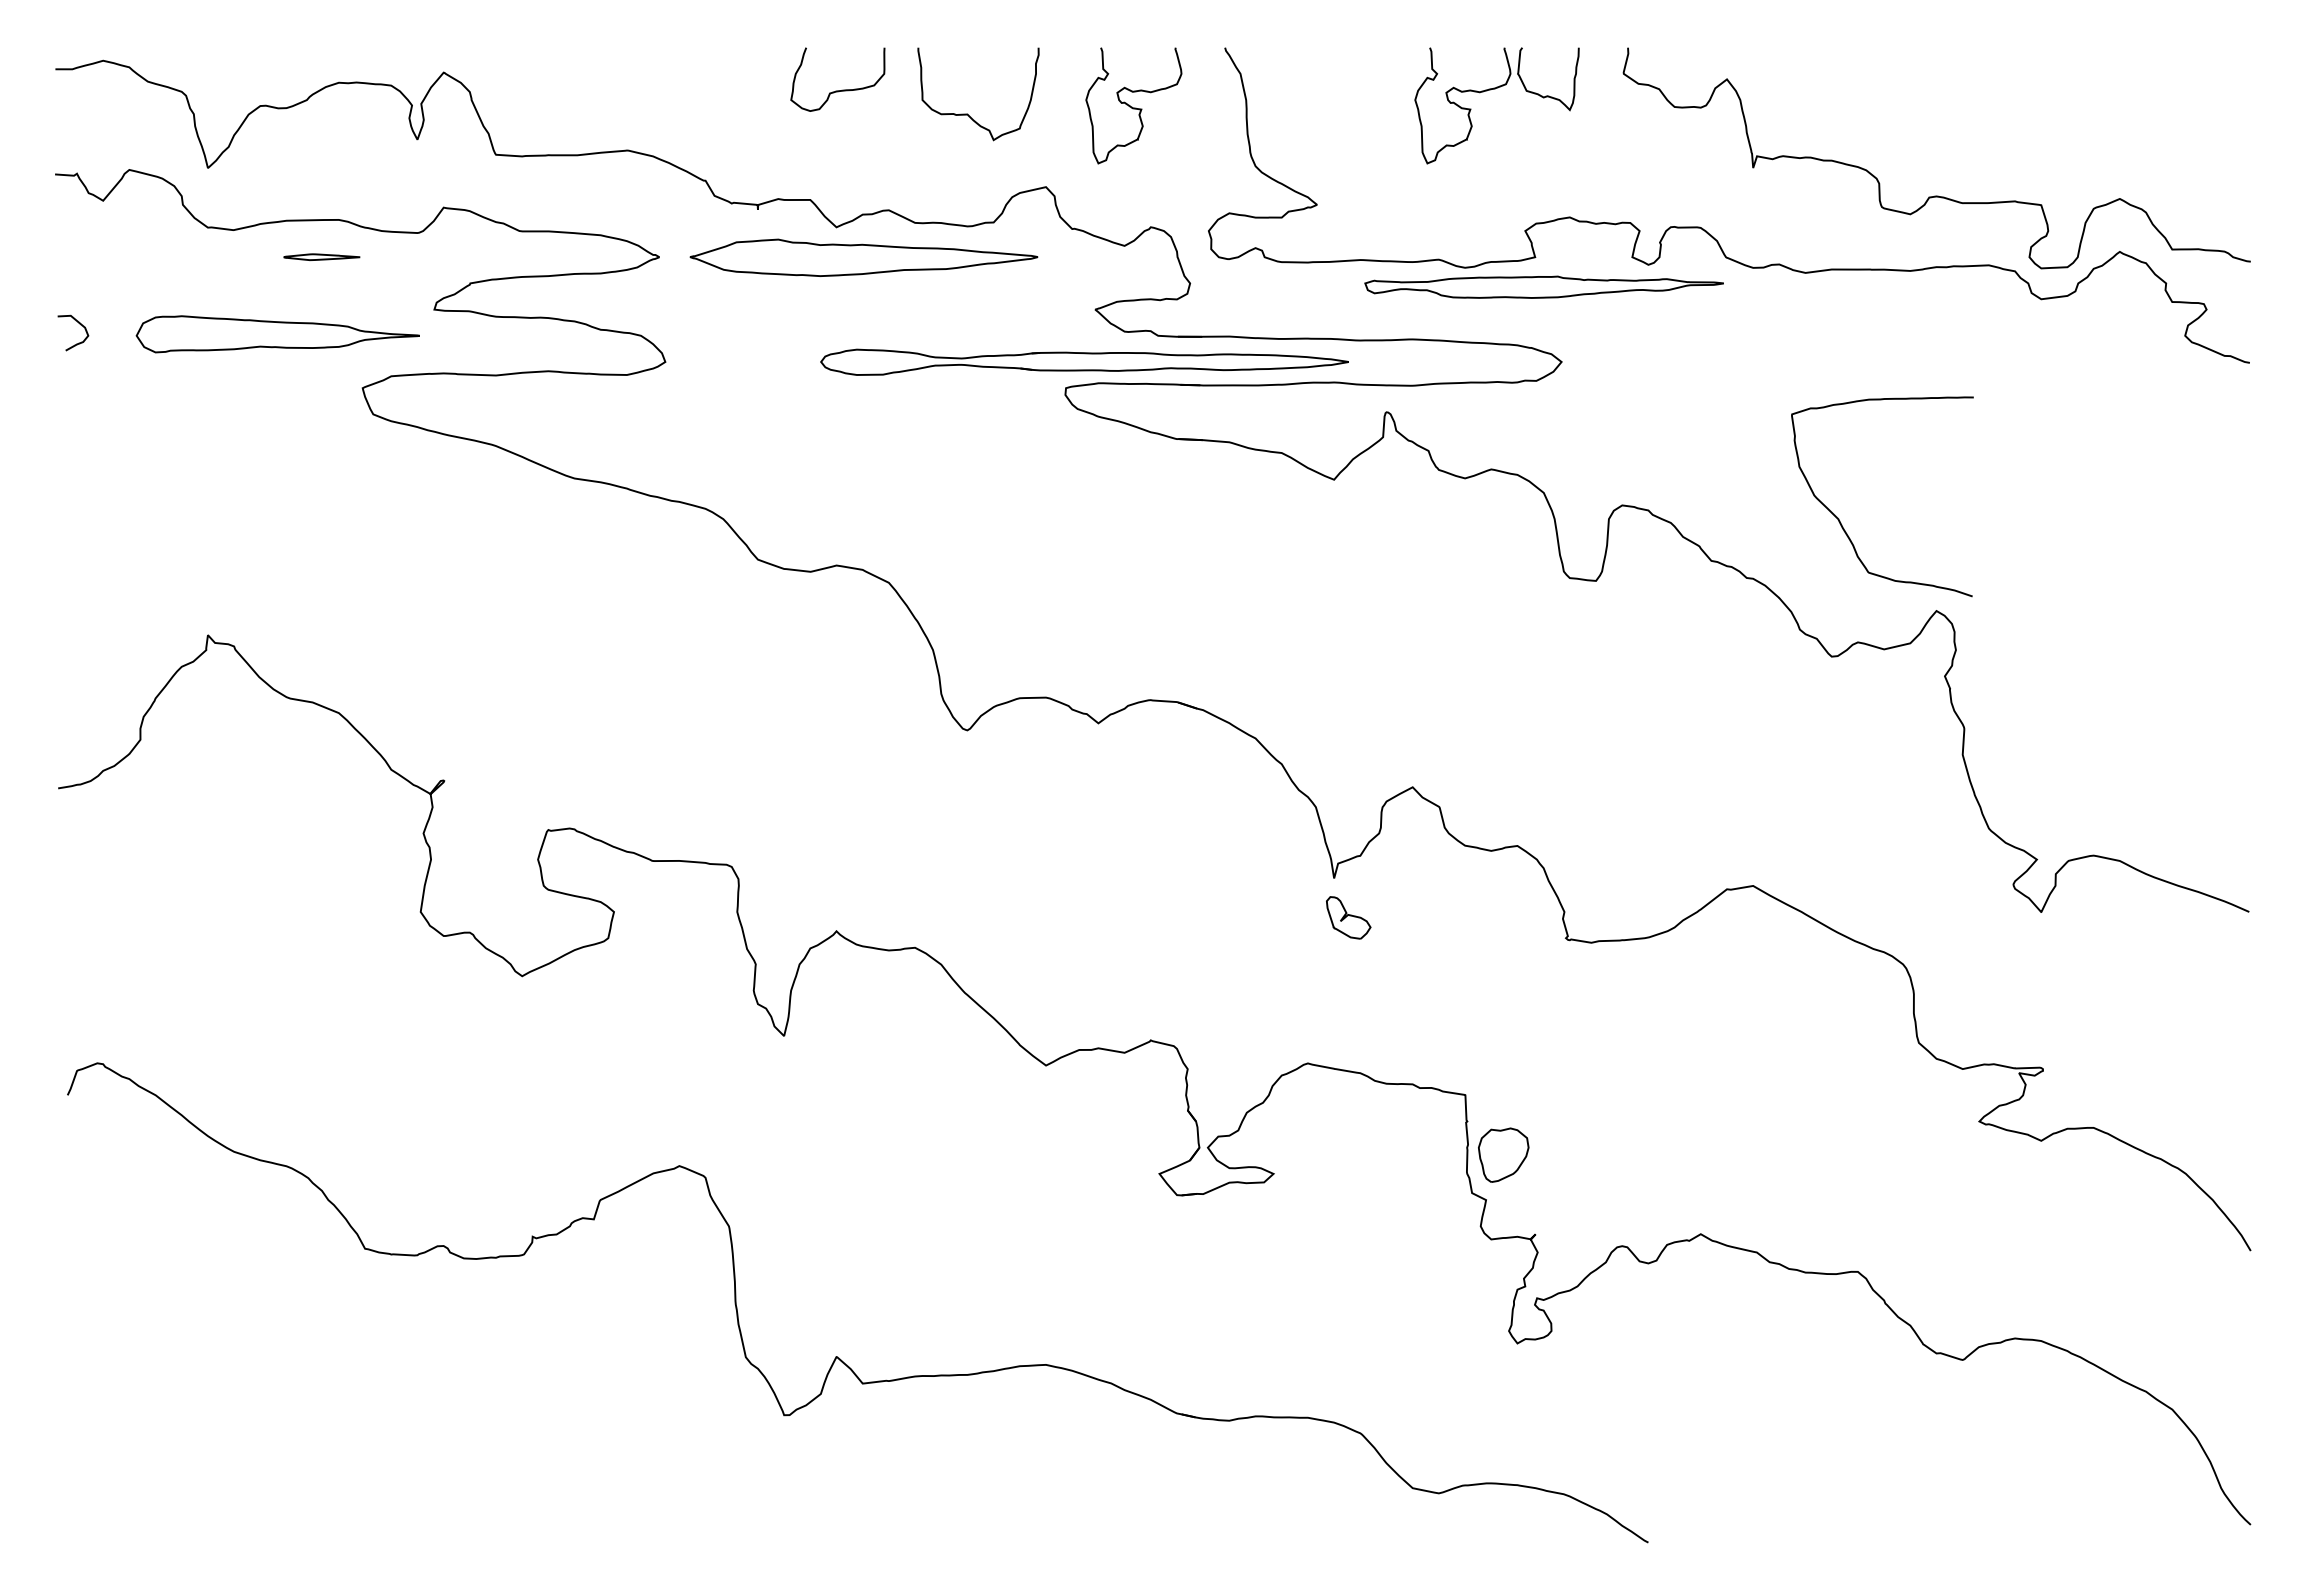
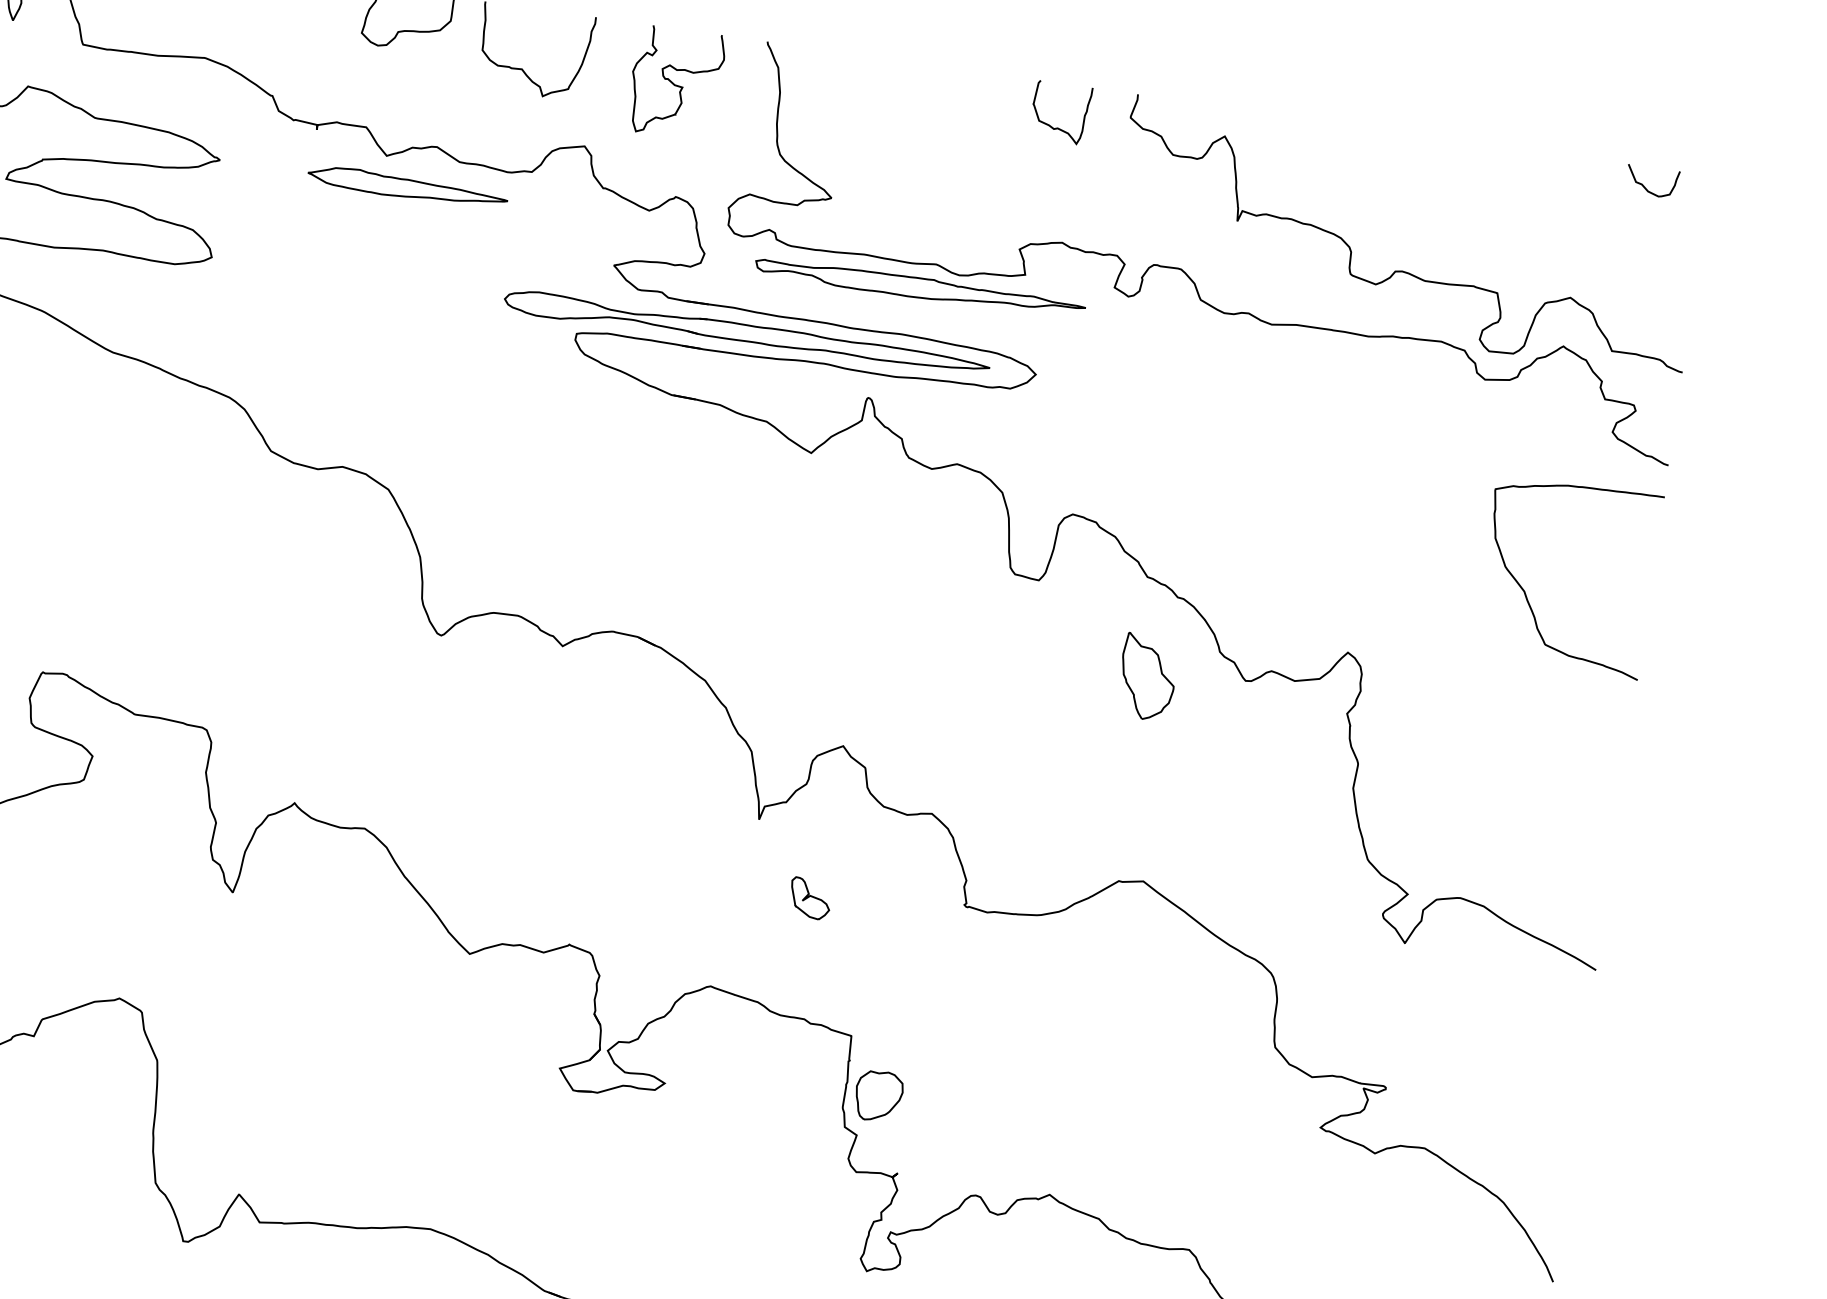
curve: (2184, 70) -> (1646, 188), added
curve: (1461, 106) -> (977, 126), removed
part: (863, 257) -> (407, 187), size x0.62
part: (1543, 286) -> (919, 287), moved
part: (1084, 361) -> (747, 333), moved
curve: (1838, 517) -> (1524, 590), moved
part: (1726, 667) -> (1147, 677), added
part: (1348, 917) -> (810, 898), moved

